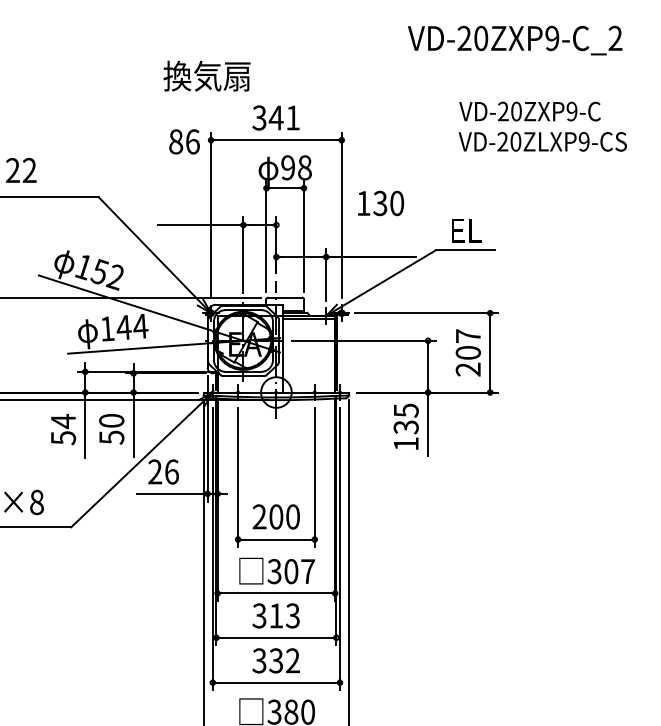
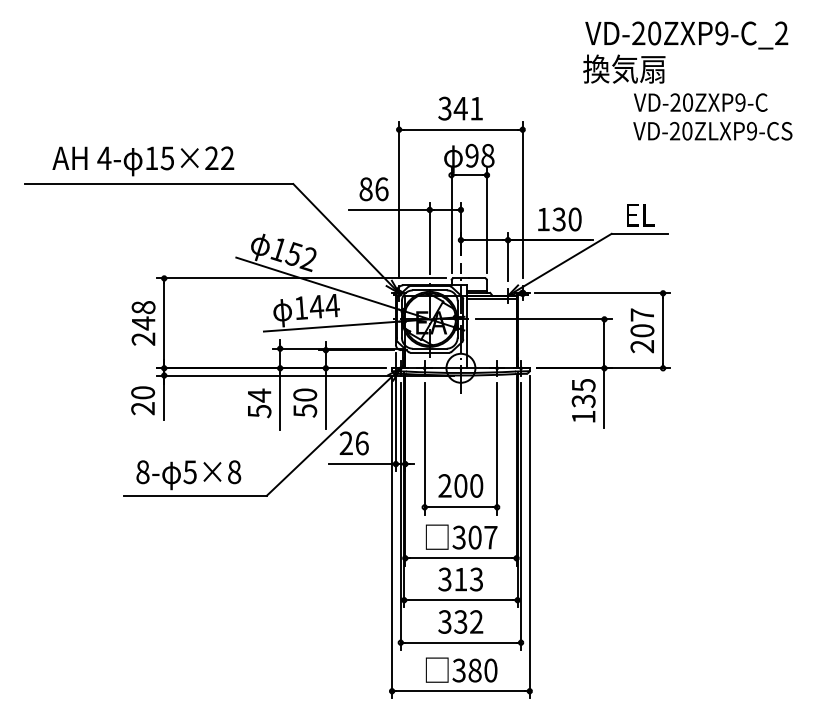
text: (207, 75) -> (624, 68), moved
text: (183, 142) -> (373, 189), moved
text: (380, 203) -> (559, 219), moved

